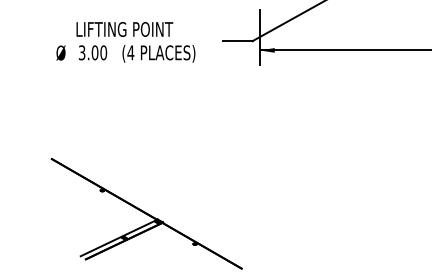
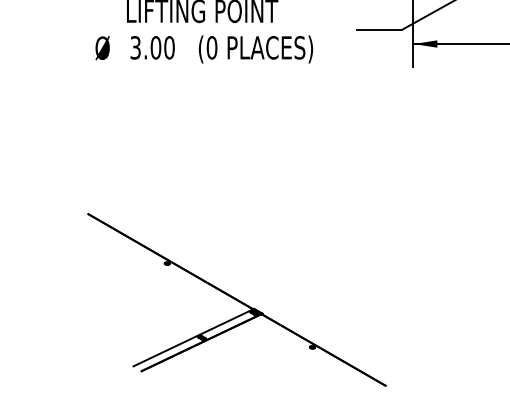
text: (130, 52) -> (211, 47), (4 -> (0

